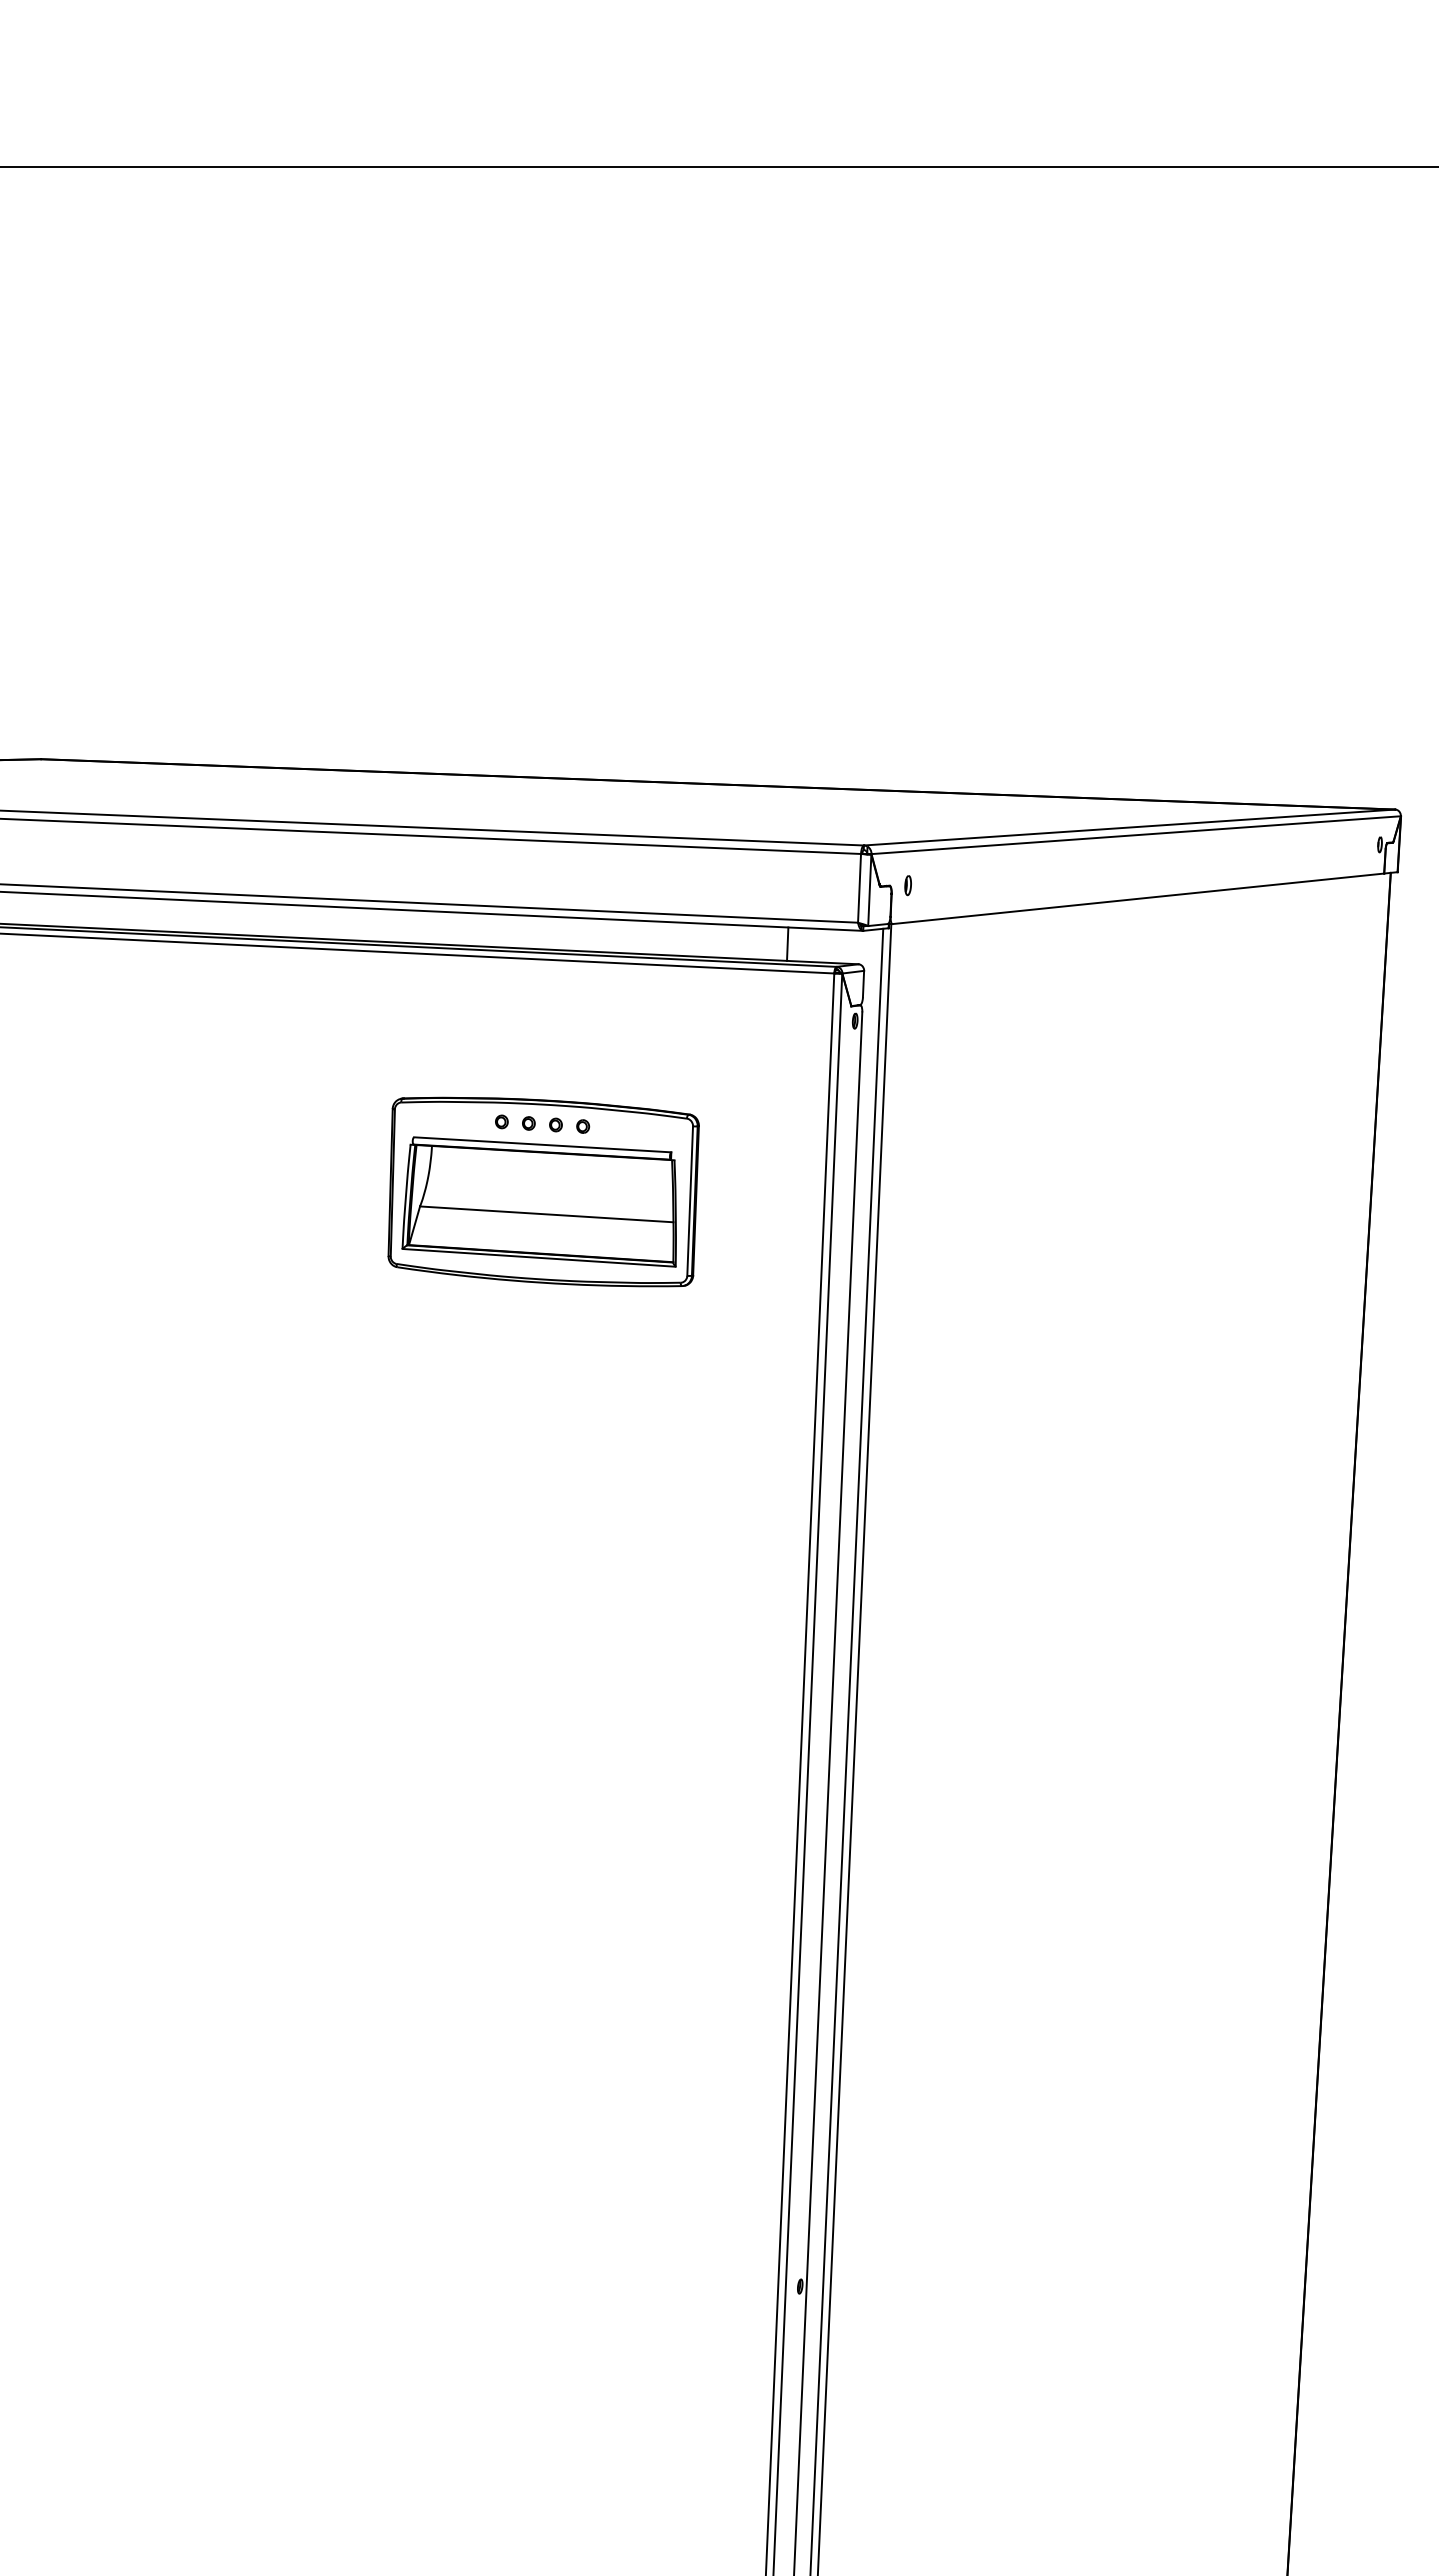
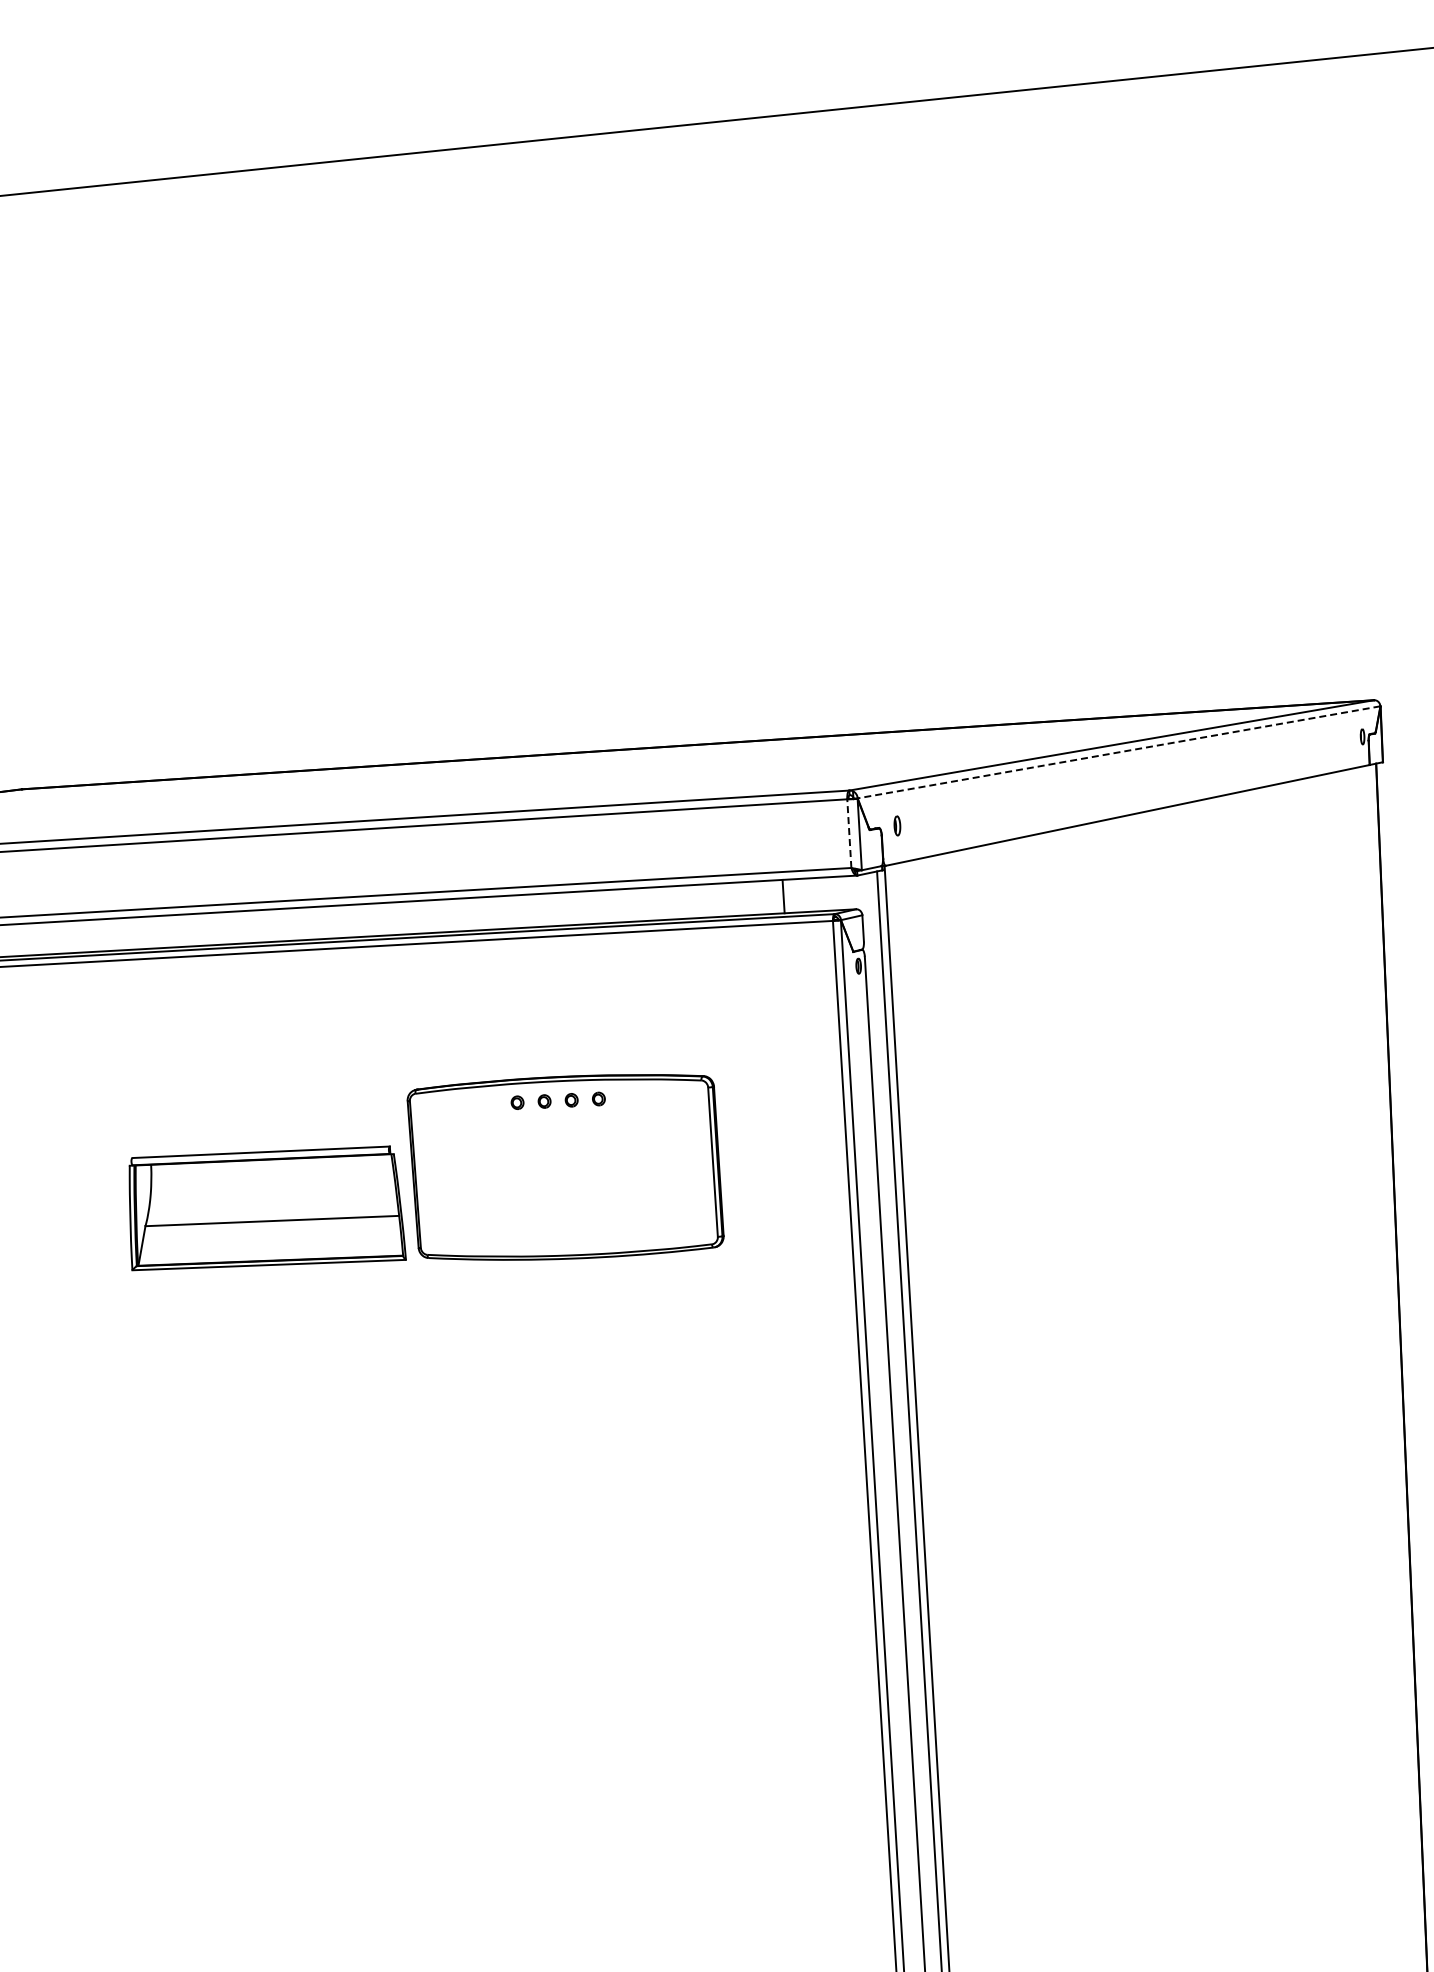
line: (1135, 835) -> (1118, 752), solid -> dashed
line: (859, 887) -> (849, 832), solid -> dashed
part: (538, 1201) -> (262, 1209), moved

